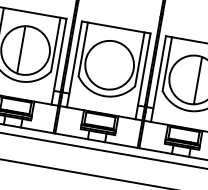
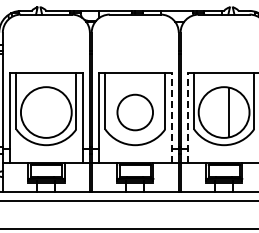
line: (21, 49) -> (41, 112), removed
circle: (108, 65) -> (134, 112), size x0.7
line: (143, 75) -> (171, 117), solid -> dashed
line: (158, 78) -> (187, 117), solid -> dashed

